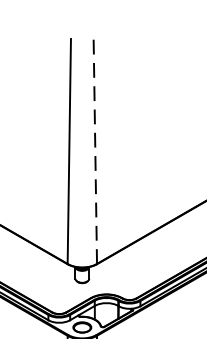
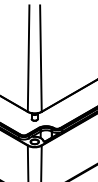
line: (94, 151) -> (40, 58), dashed -> solid

